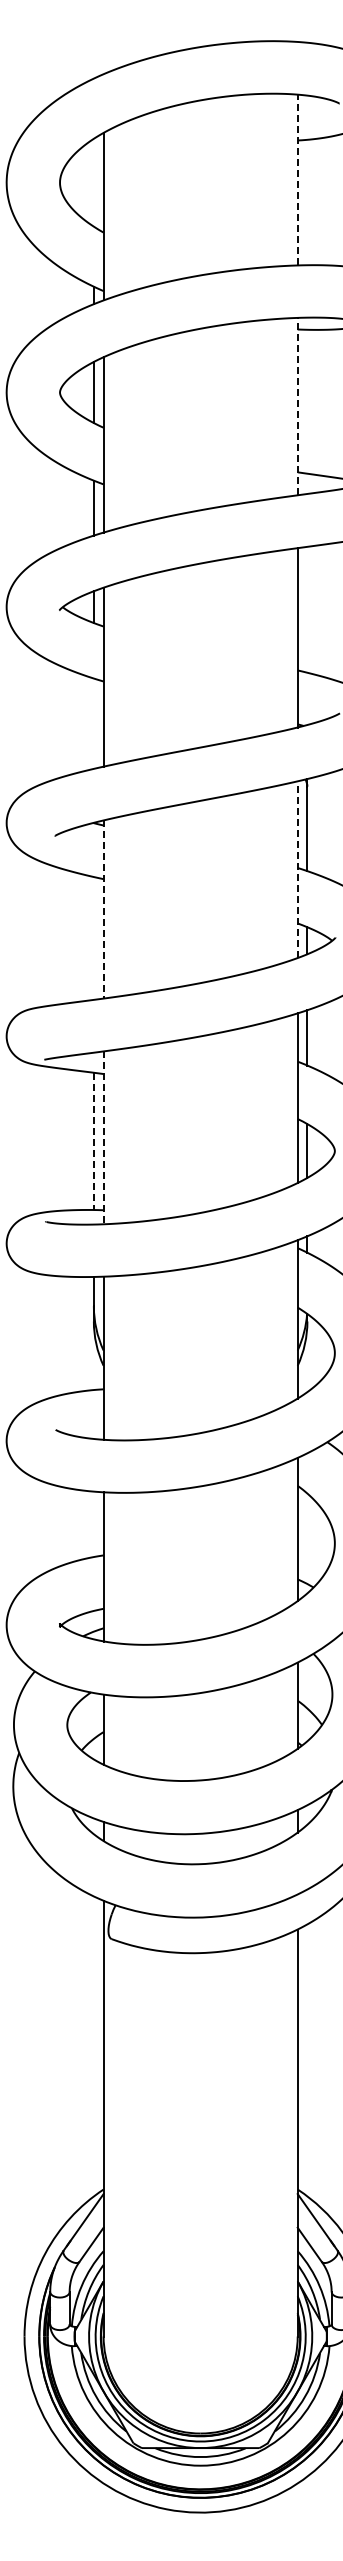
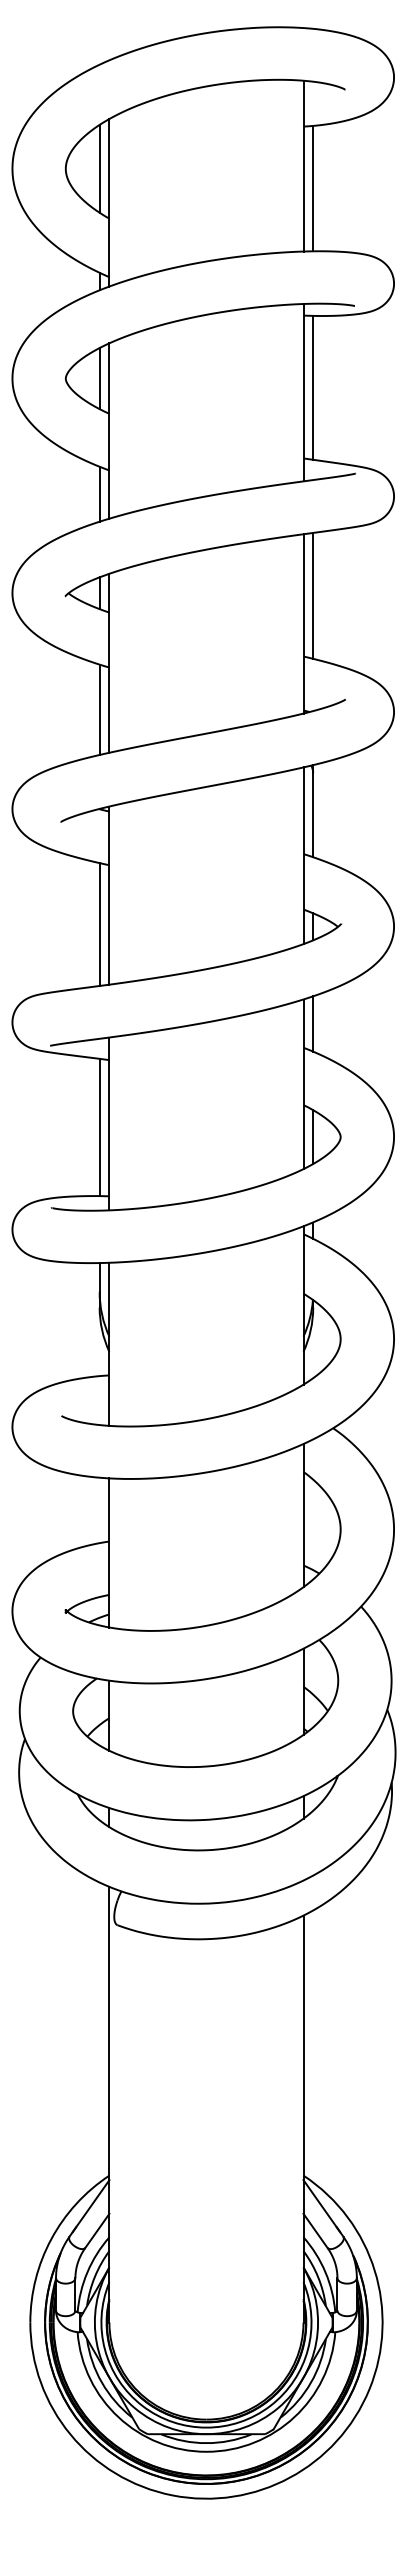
line: (297, 179) -> (303, 165), dashed -> solid
line: (93, 182) -> (99, 168), added
line: (307, 202) -> (313, 188), added
line: (307, 401) -> (313, 387), added
line: (297, 406) -> (303, 392), dashed -> solid
line: (307, 609) -> (313, 595), added
line: (93, 723) -> (99, 709), added
line: (297, 869) -> (303, 855), dashed -> solid
line: (103, 910) -> (109, 896), dashed -> solid
line: (93, 938) -> (99, 924), added
line: (103, 1138) -> (109, 1124), dashed -> solid
line: (93, 1141) -> (99, 1127), dashed -> solid

